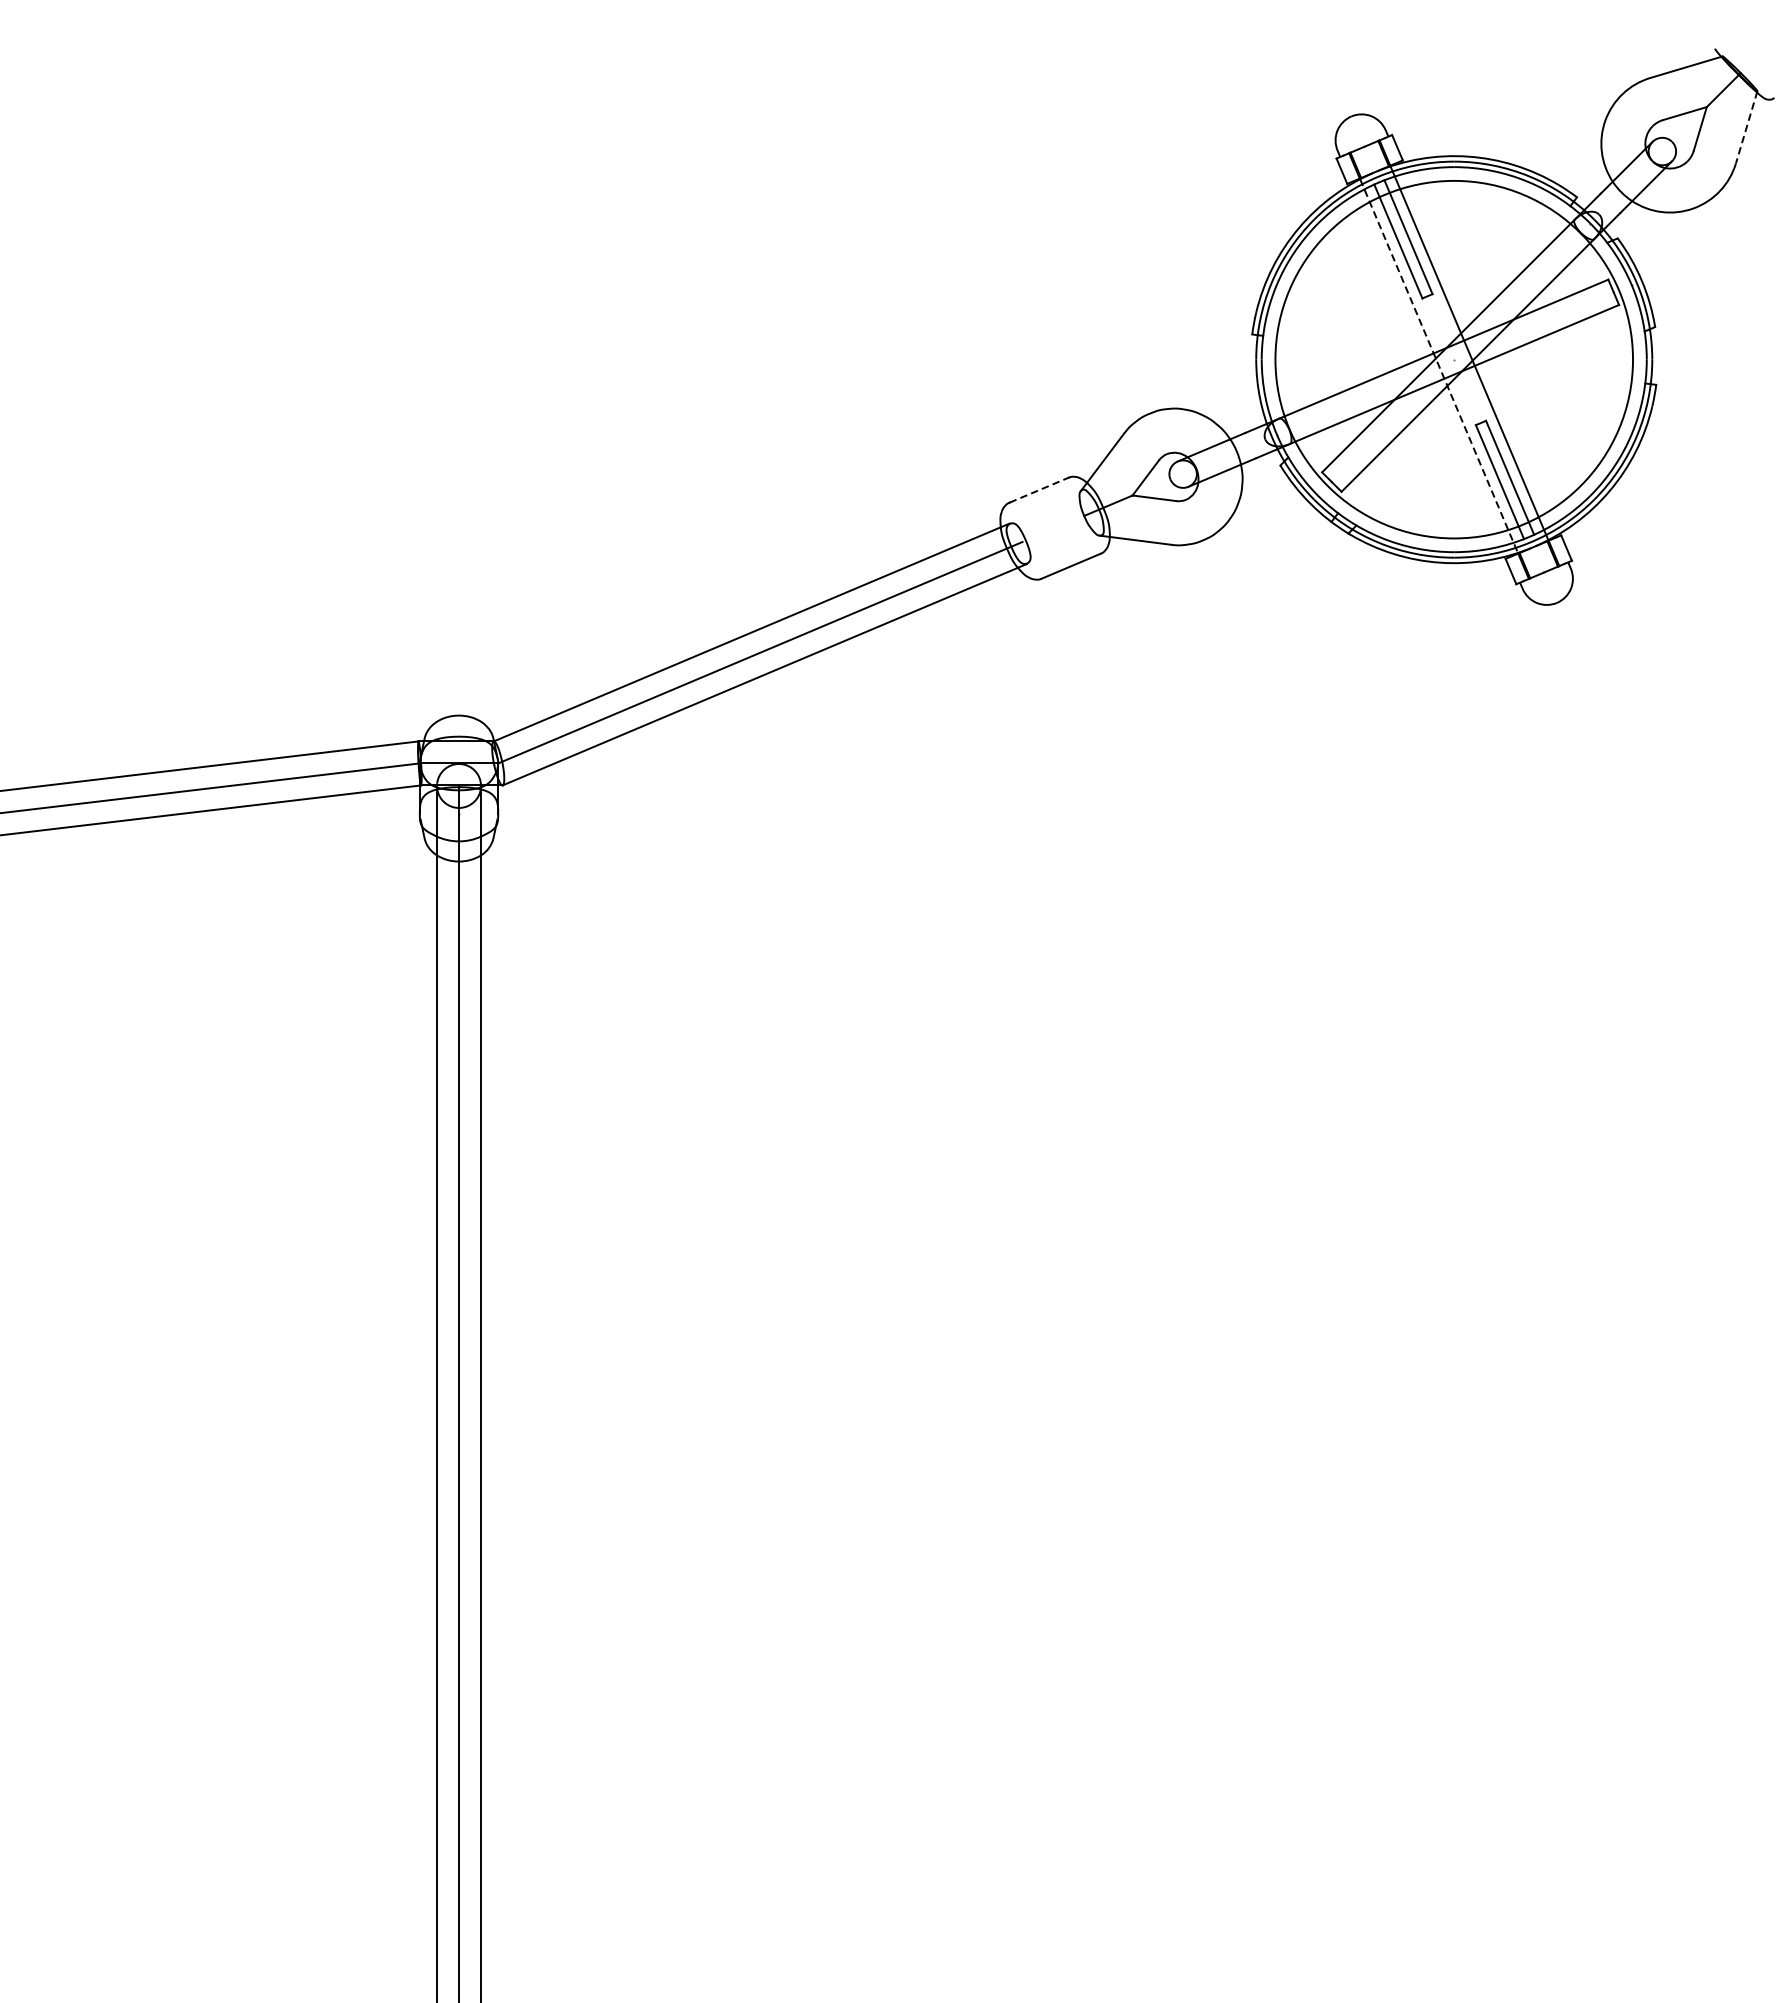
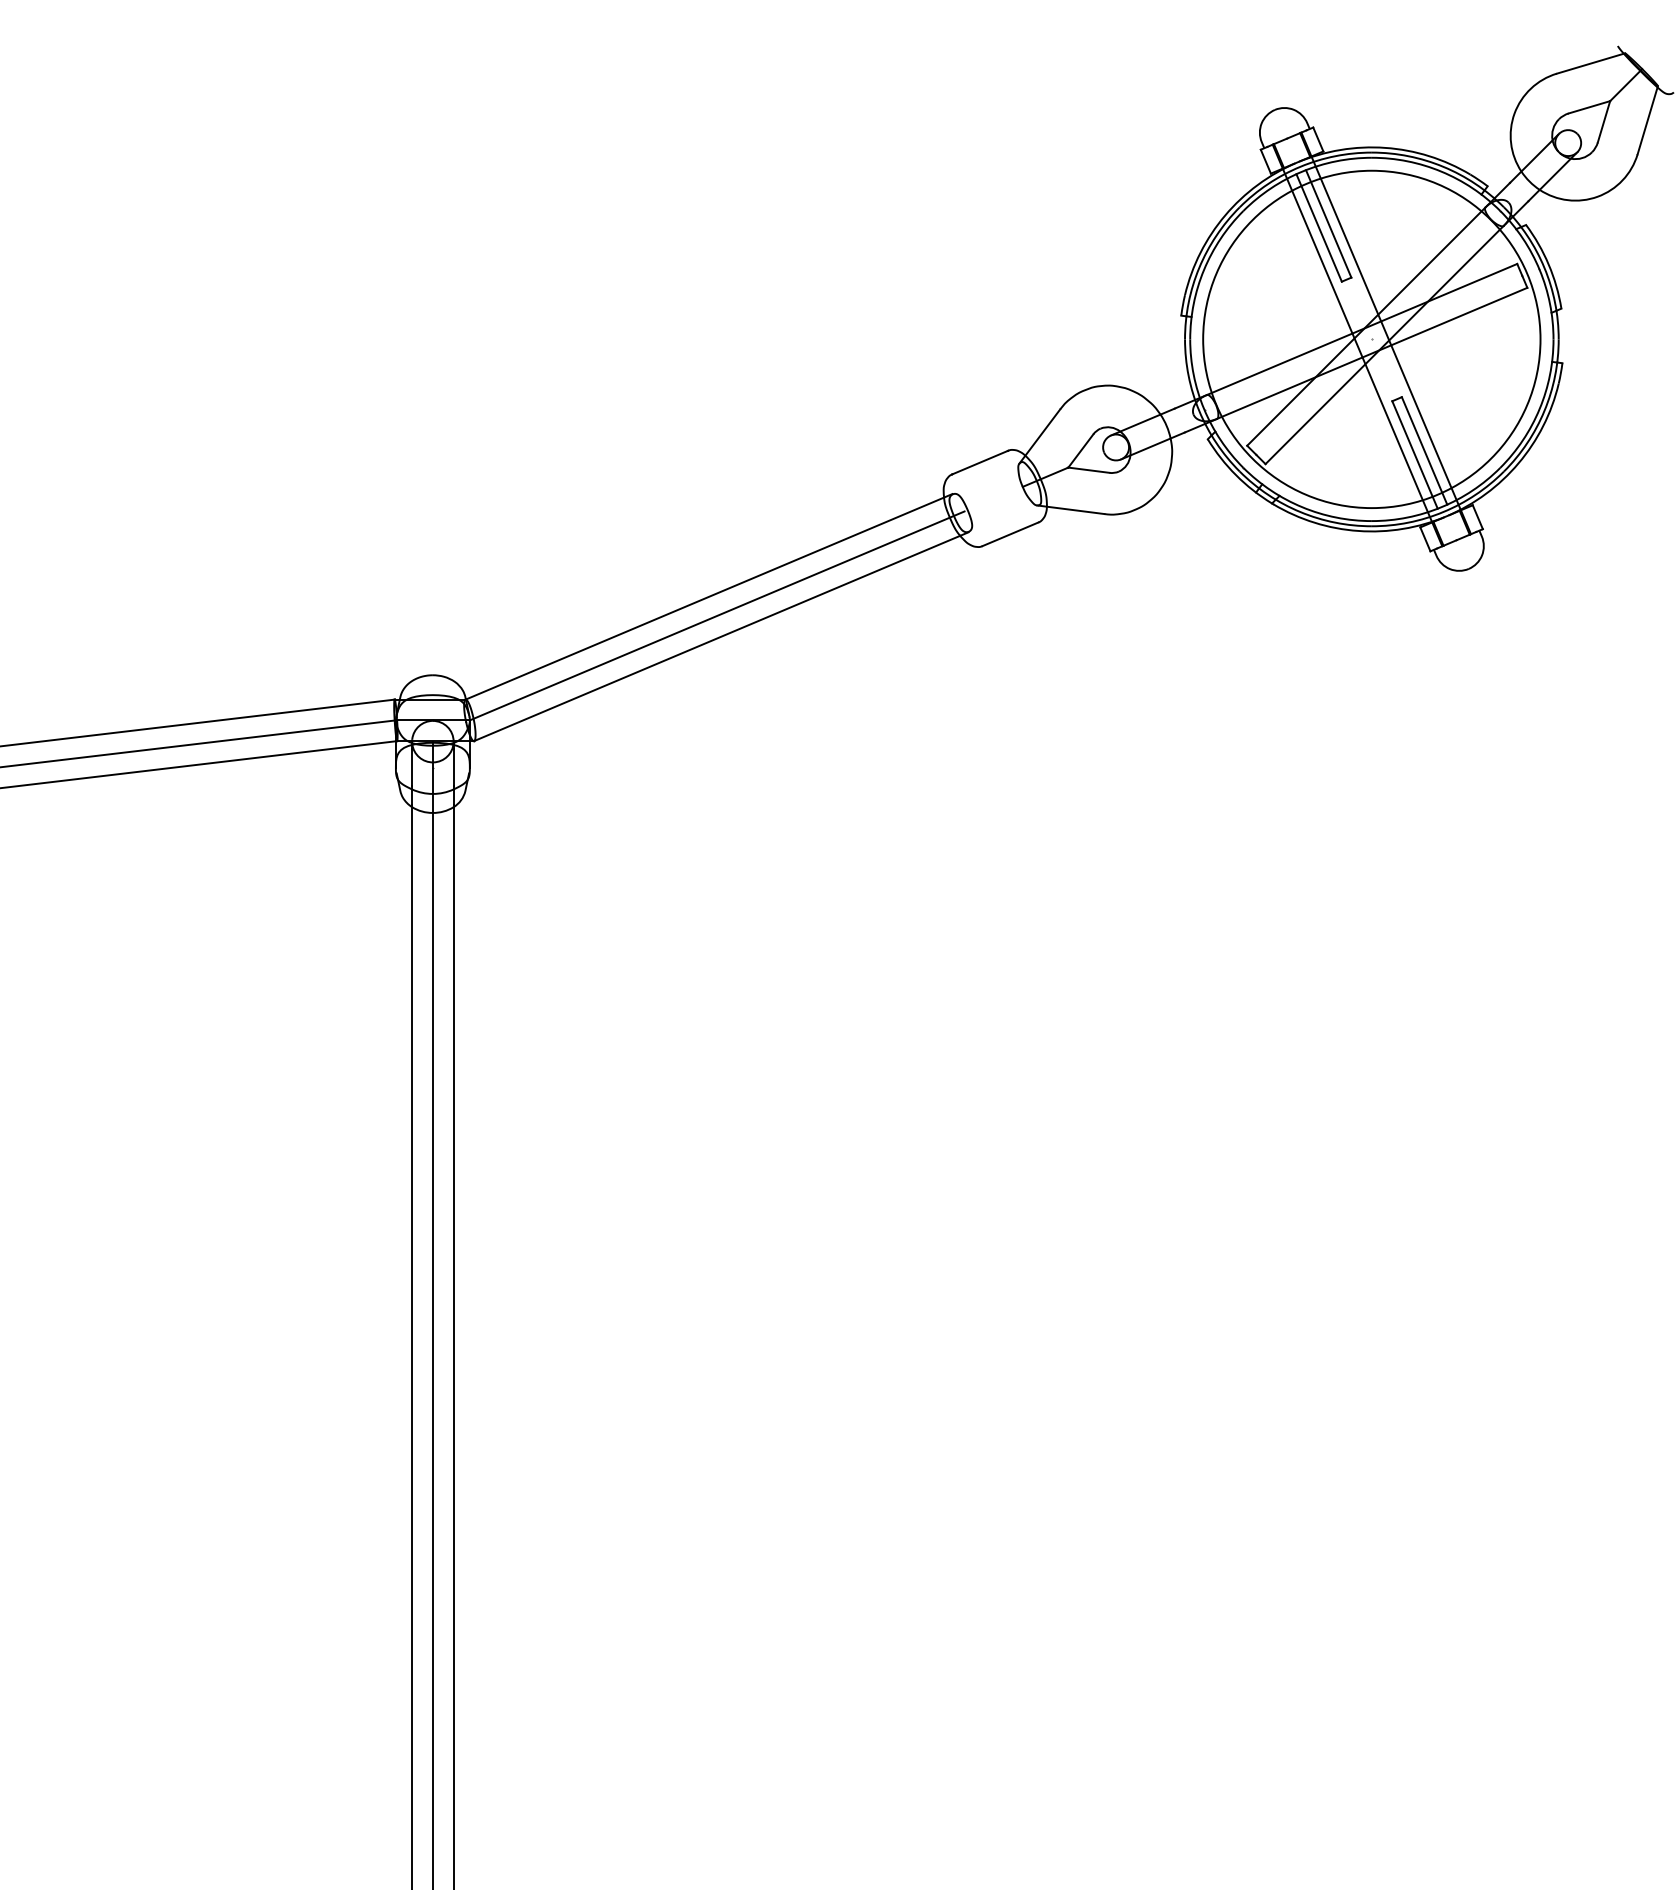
line: (1746, 127) -> (1647, 120), dashed -> solid
line: (1439, 366) -> (1357, 345), dashed -> solid
line: (1039, 490) -> (980, 462), dashed -> solid

